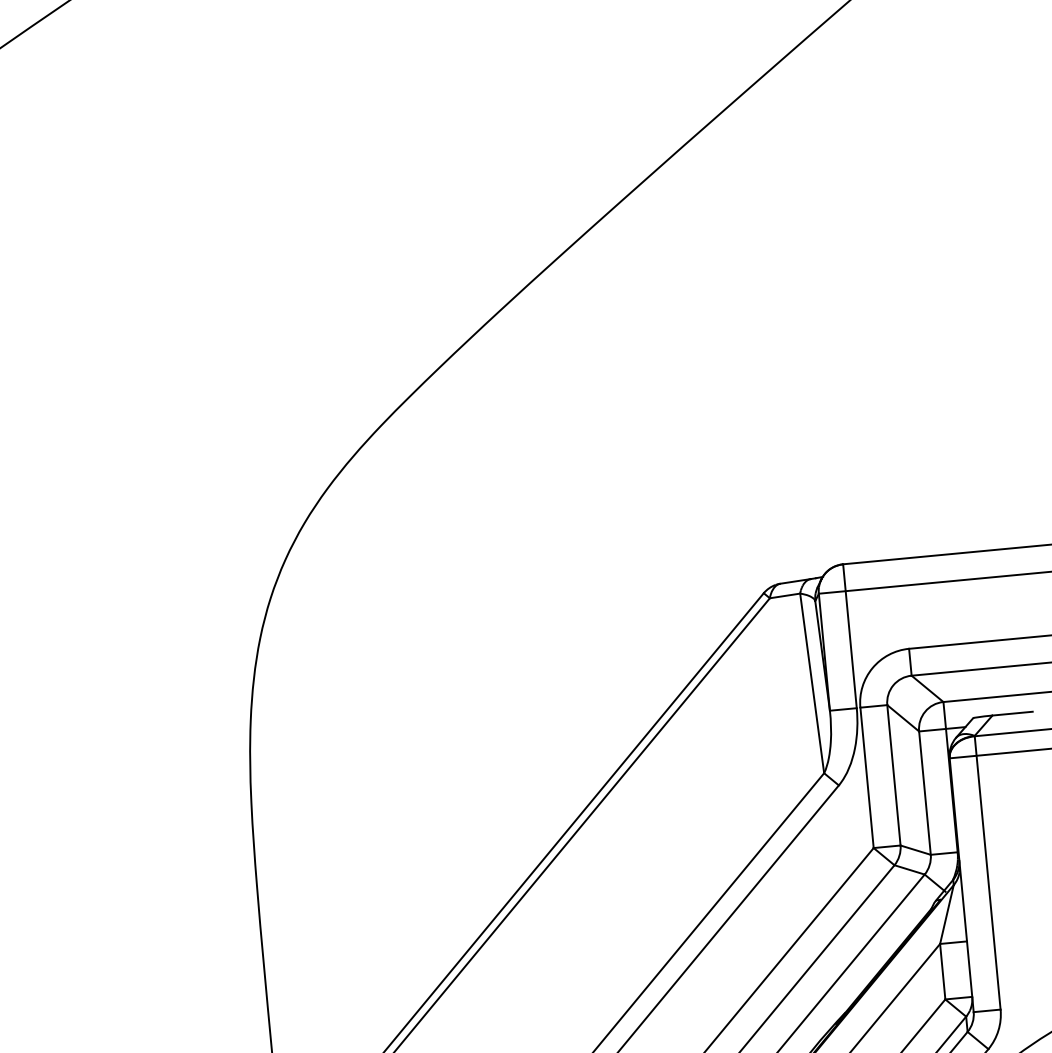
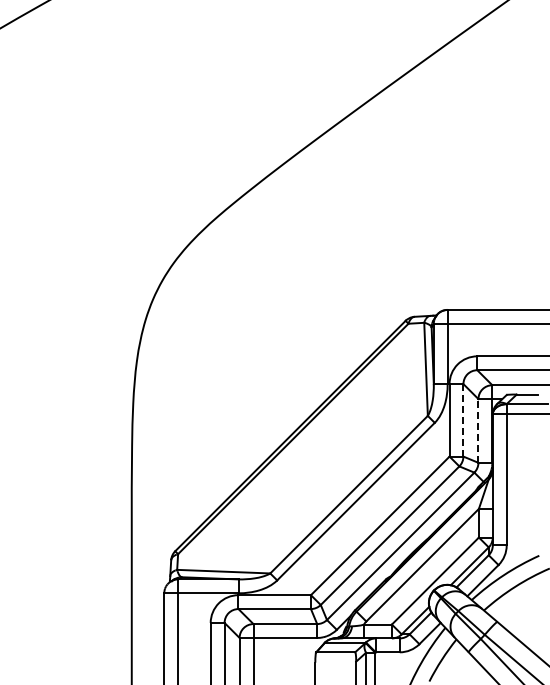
line: (893, 773) -> (463, 419), solid -> dashed
line: (924, 792) -> (478, 430), solid -> dashed

